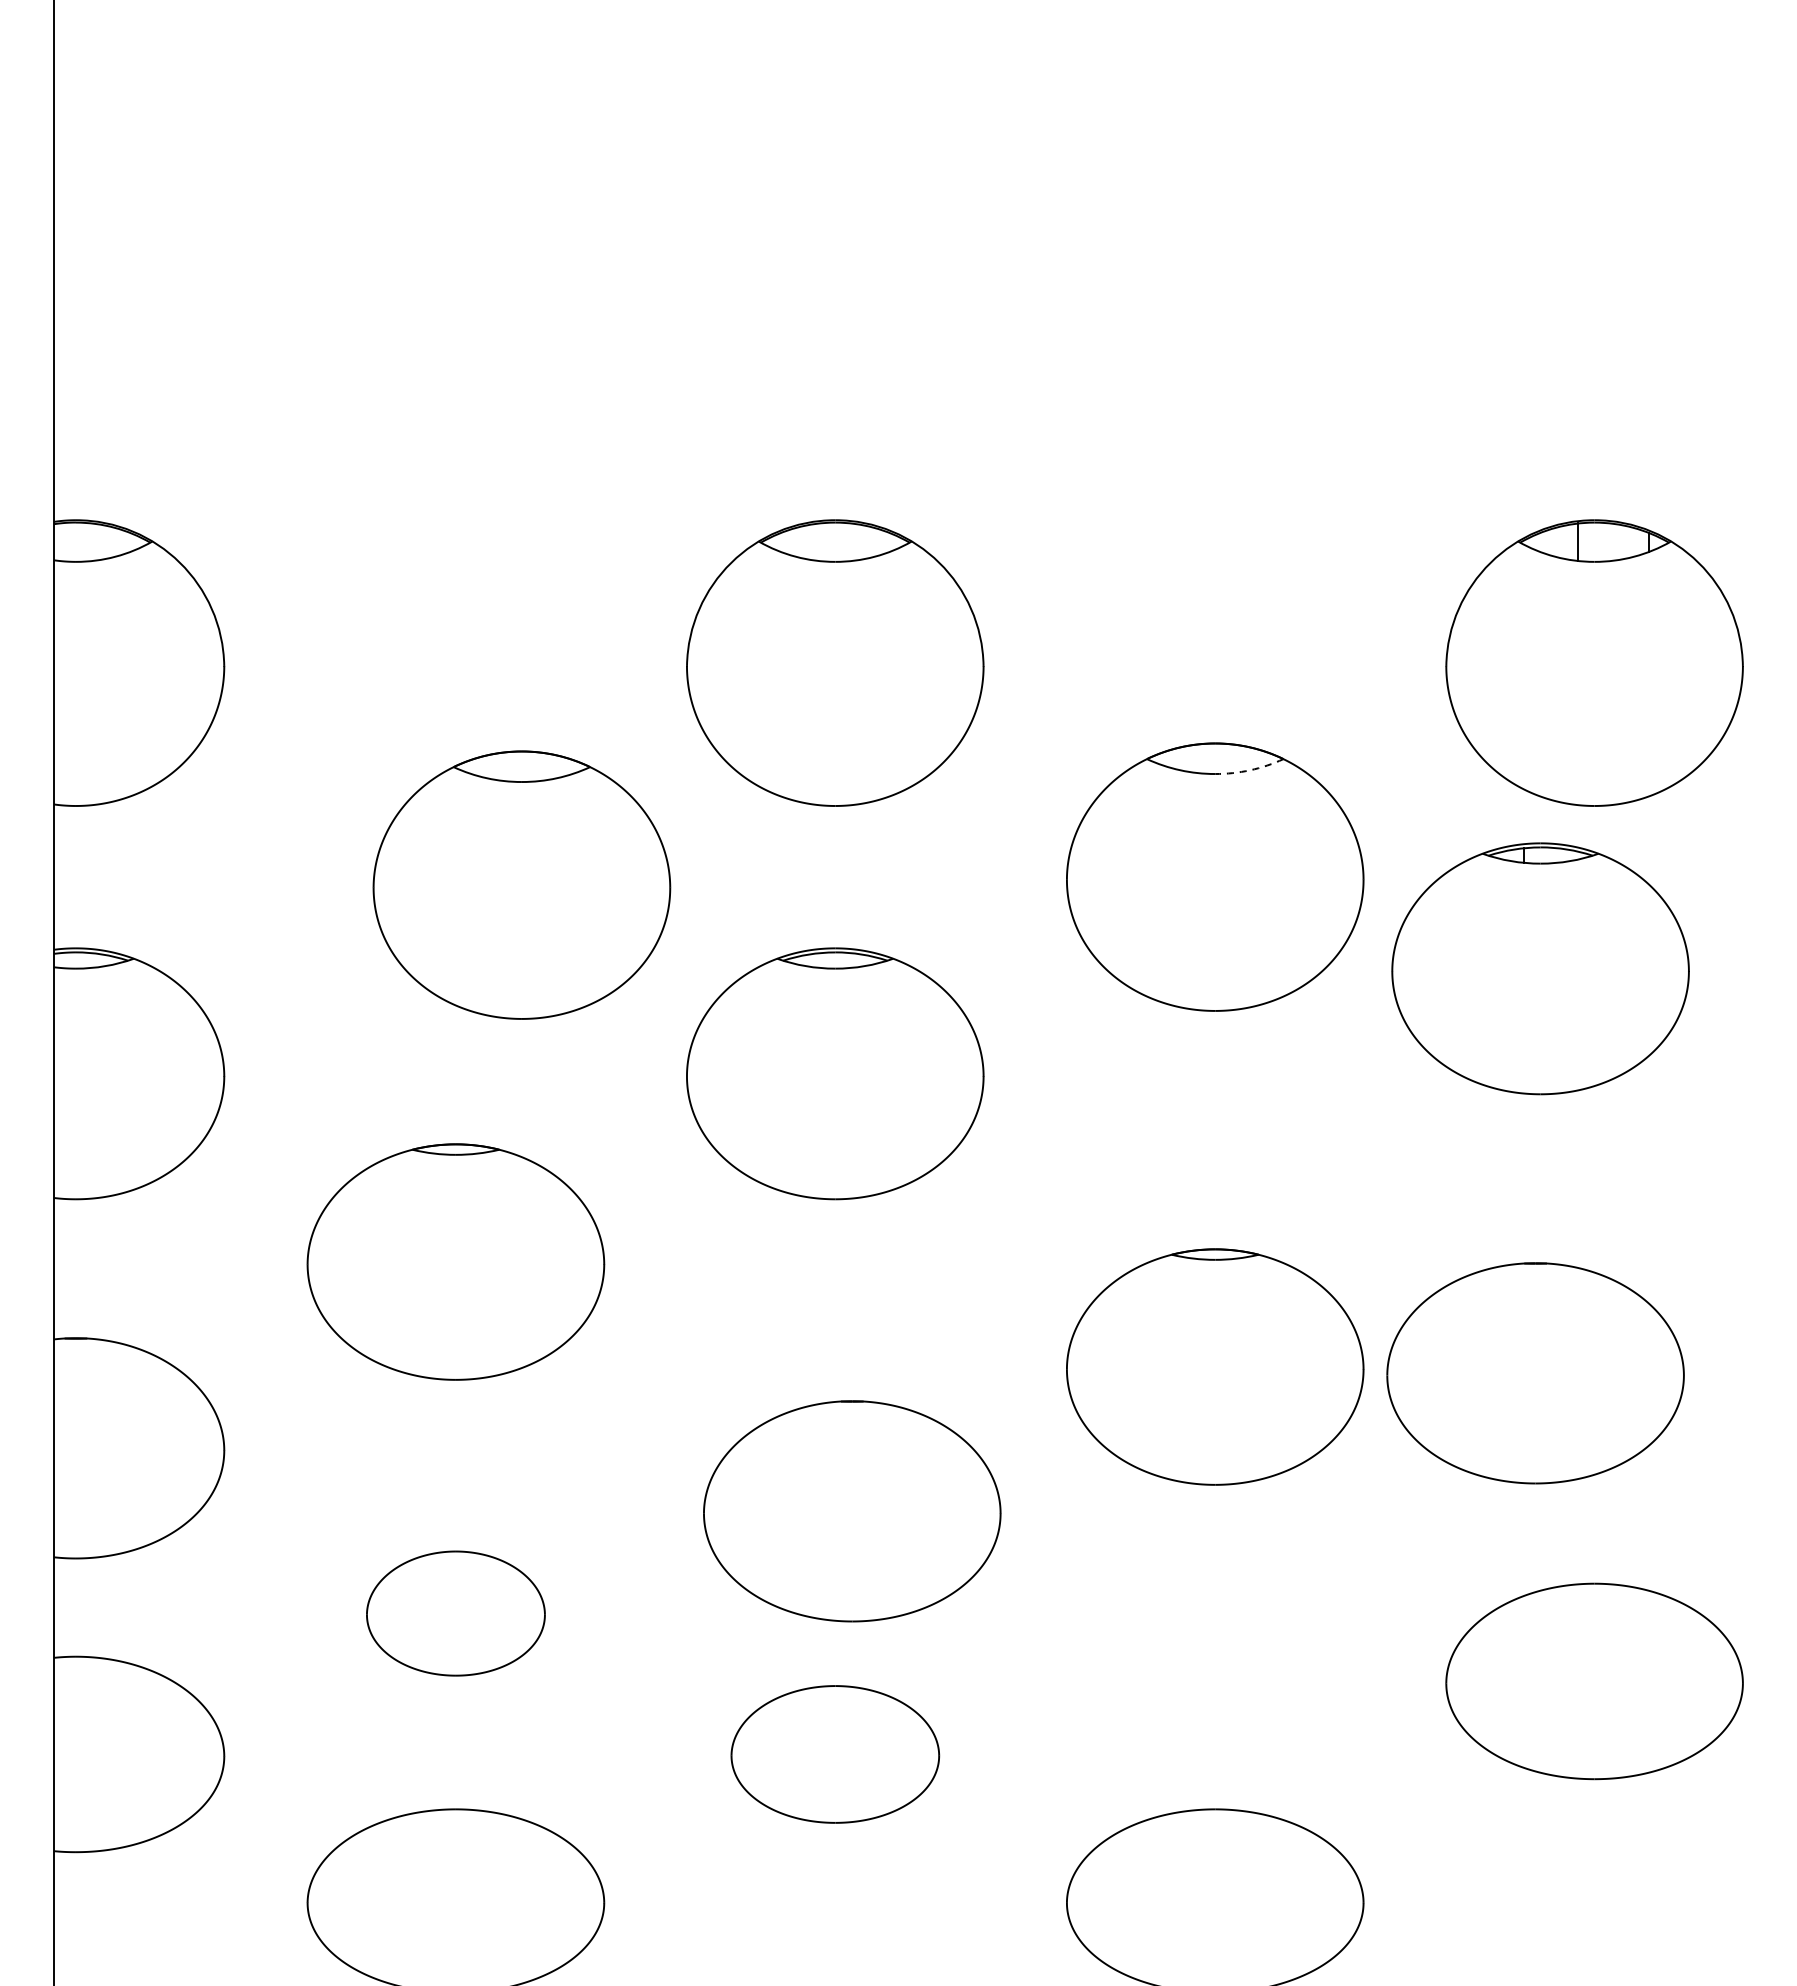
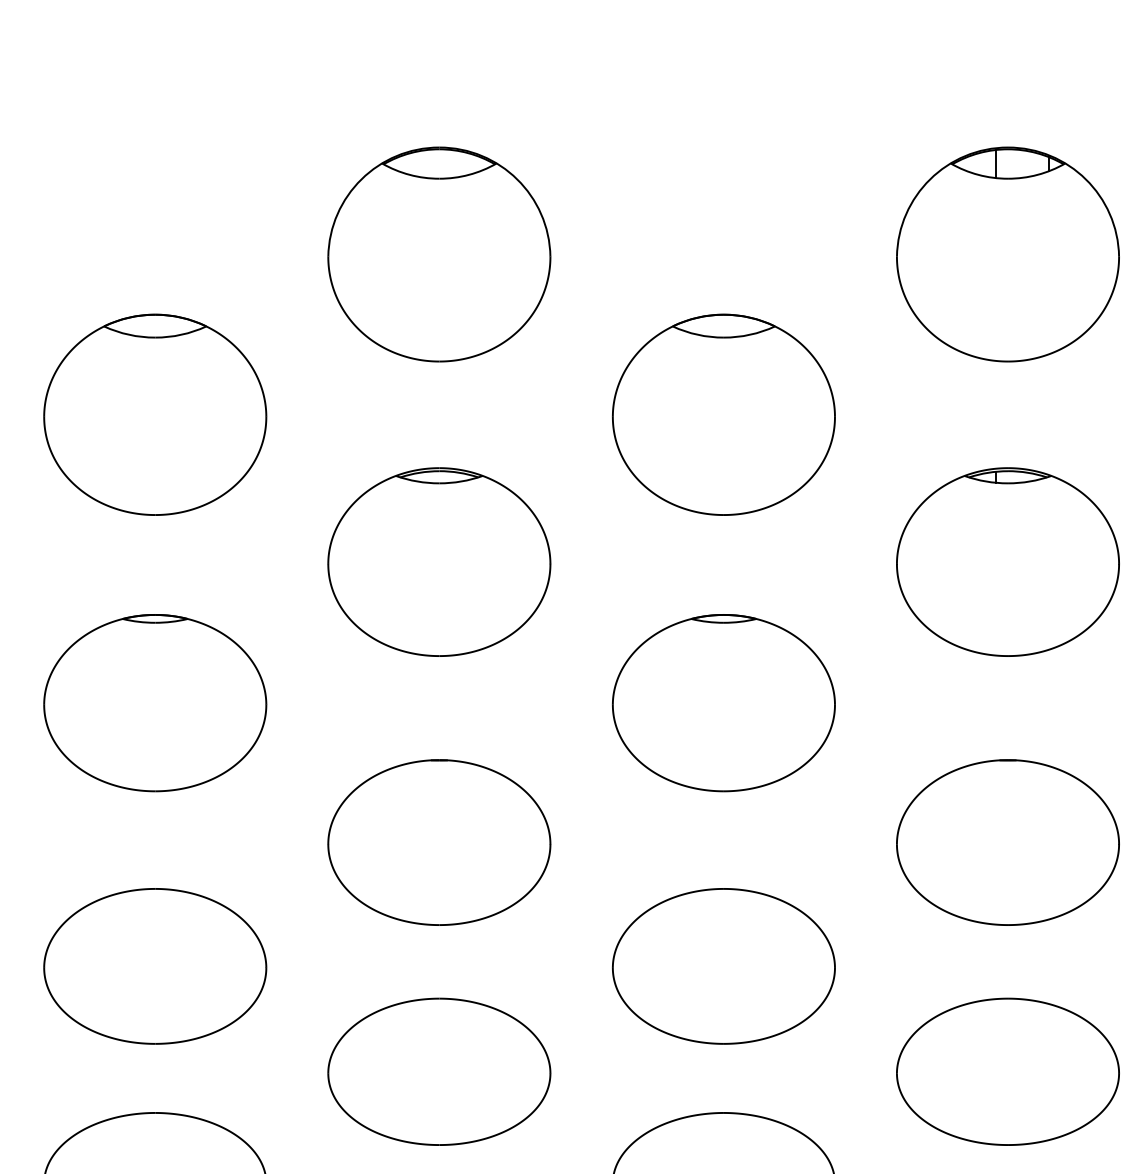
arc: (1250, 770) -> (750, 334), dashed -> solid
part: (521, 884) -> (154, 414), moved
part: (1540, 968) -> (1007, 561), moved
part: (1215, 1366) -> (724, 702), moved
part: (1535, 1373) -> (1007, 842), moved
part: (852, 1511) -> (439, 842), moved
part: (455, 1613) -> (154, 966), size x1.67
part: (1215, 1613) -> (724, 966), added
part: (1594, 1681) -> (1007, 1071), moved
part: (835, 1754) -> (439, 1071), size x1.43

